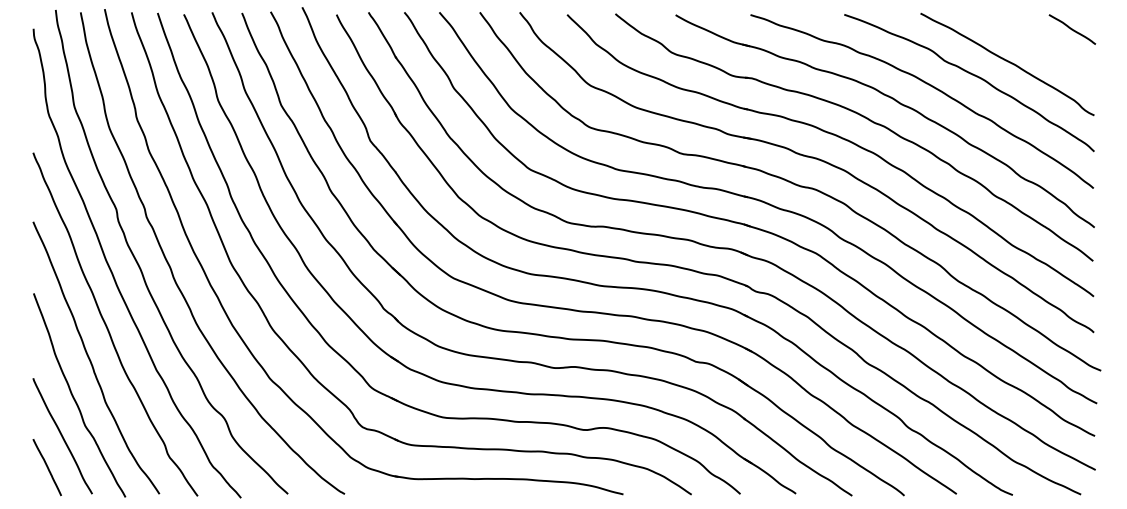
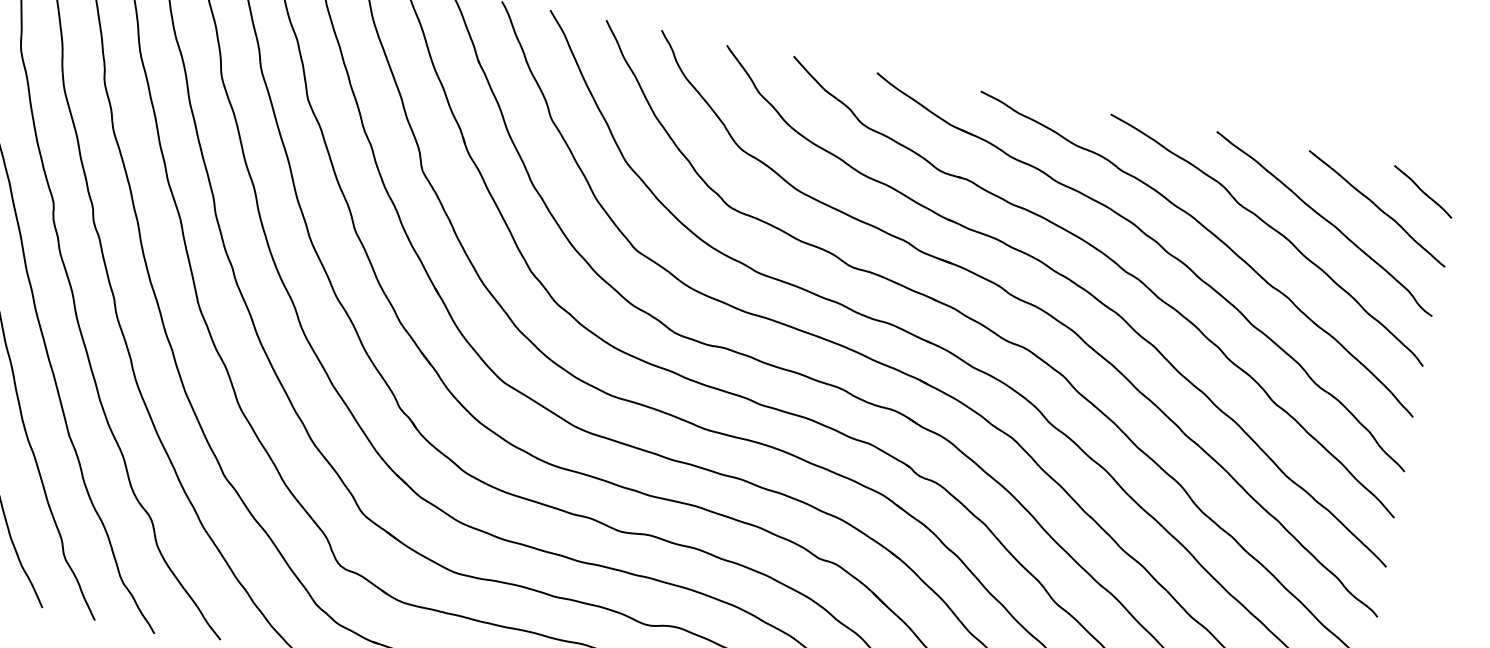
curve: (1042, 46) -> (1377, 207), added

